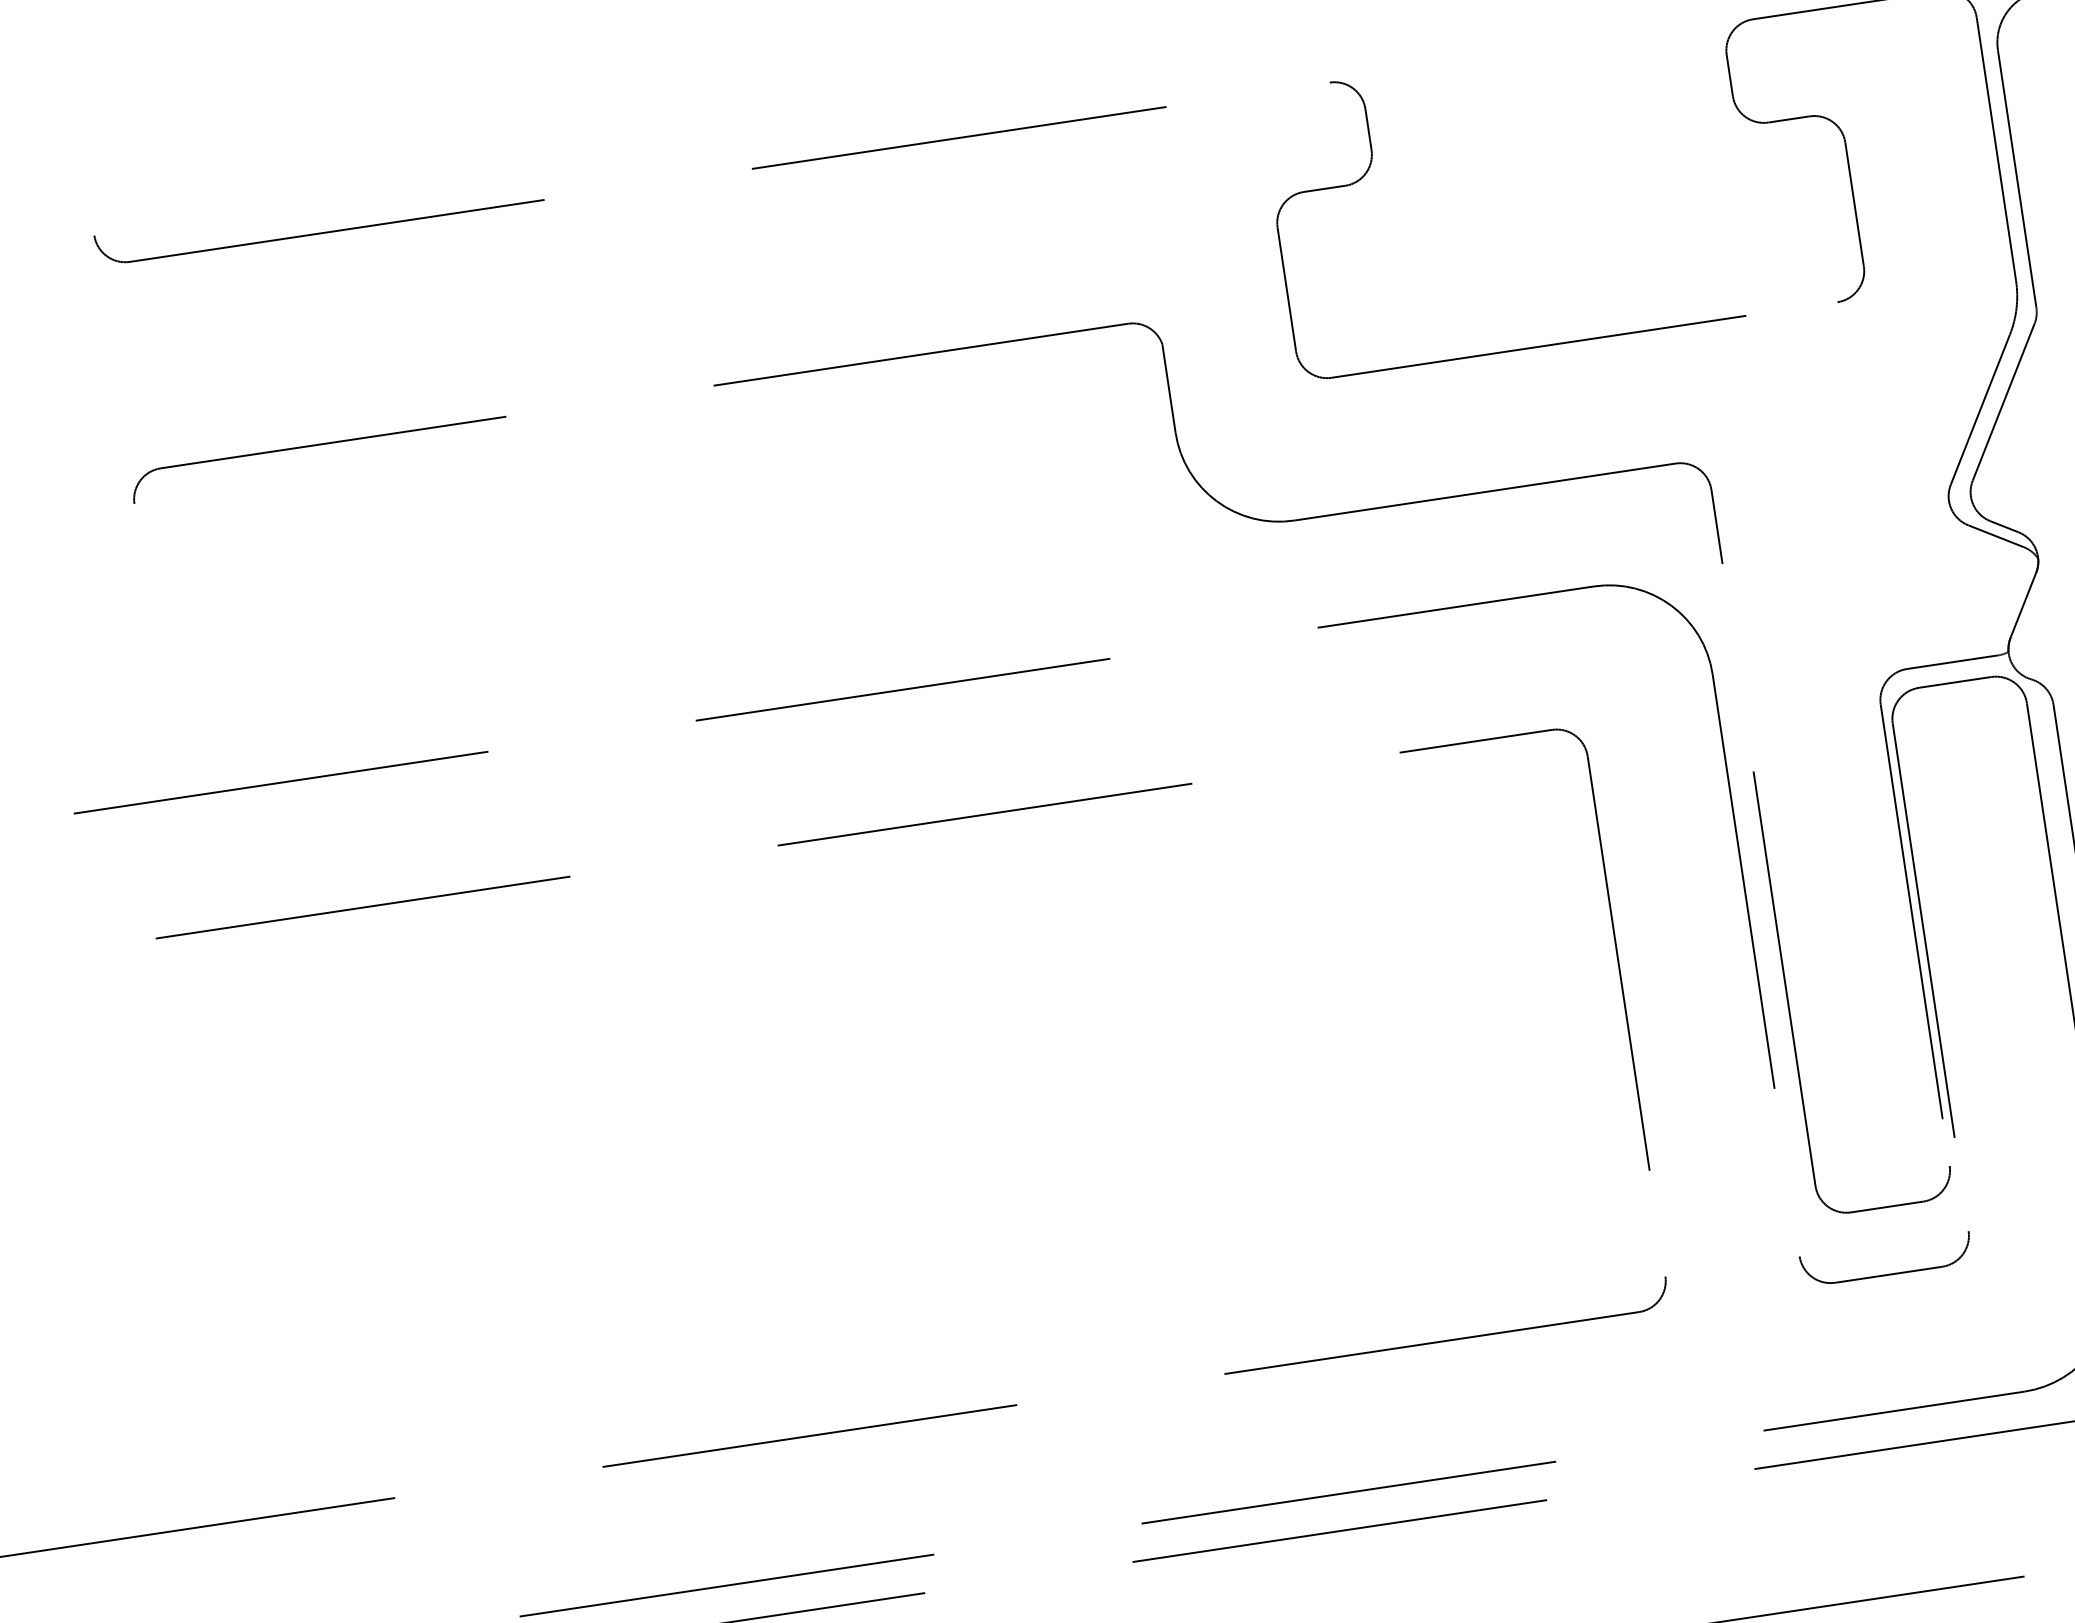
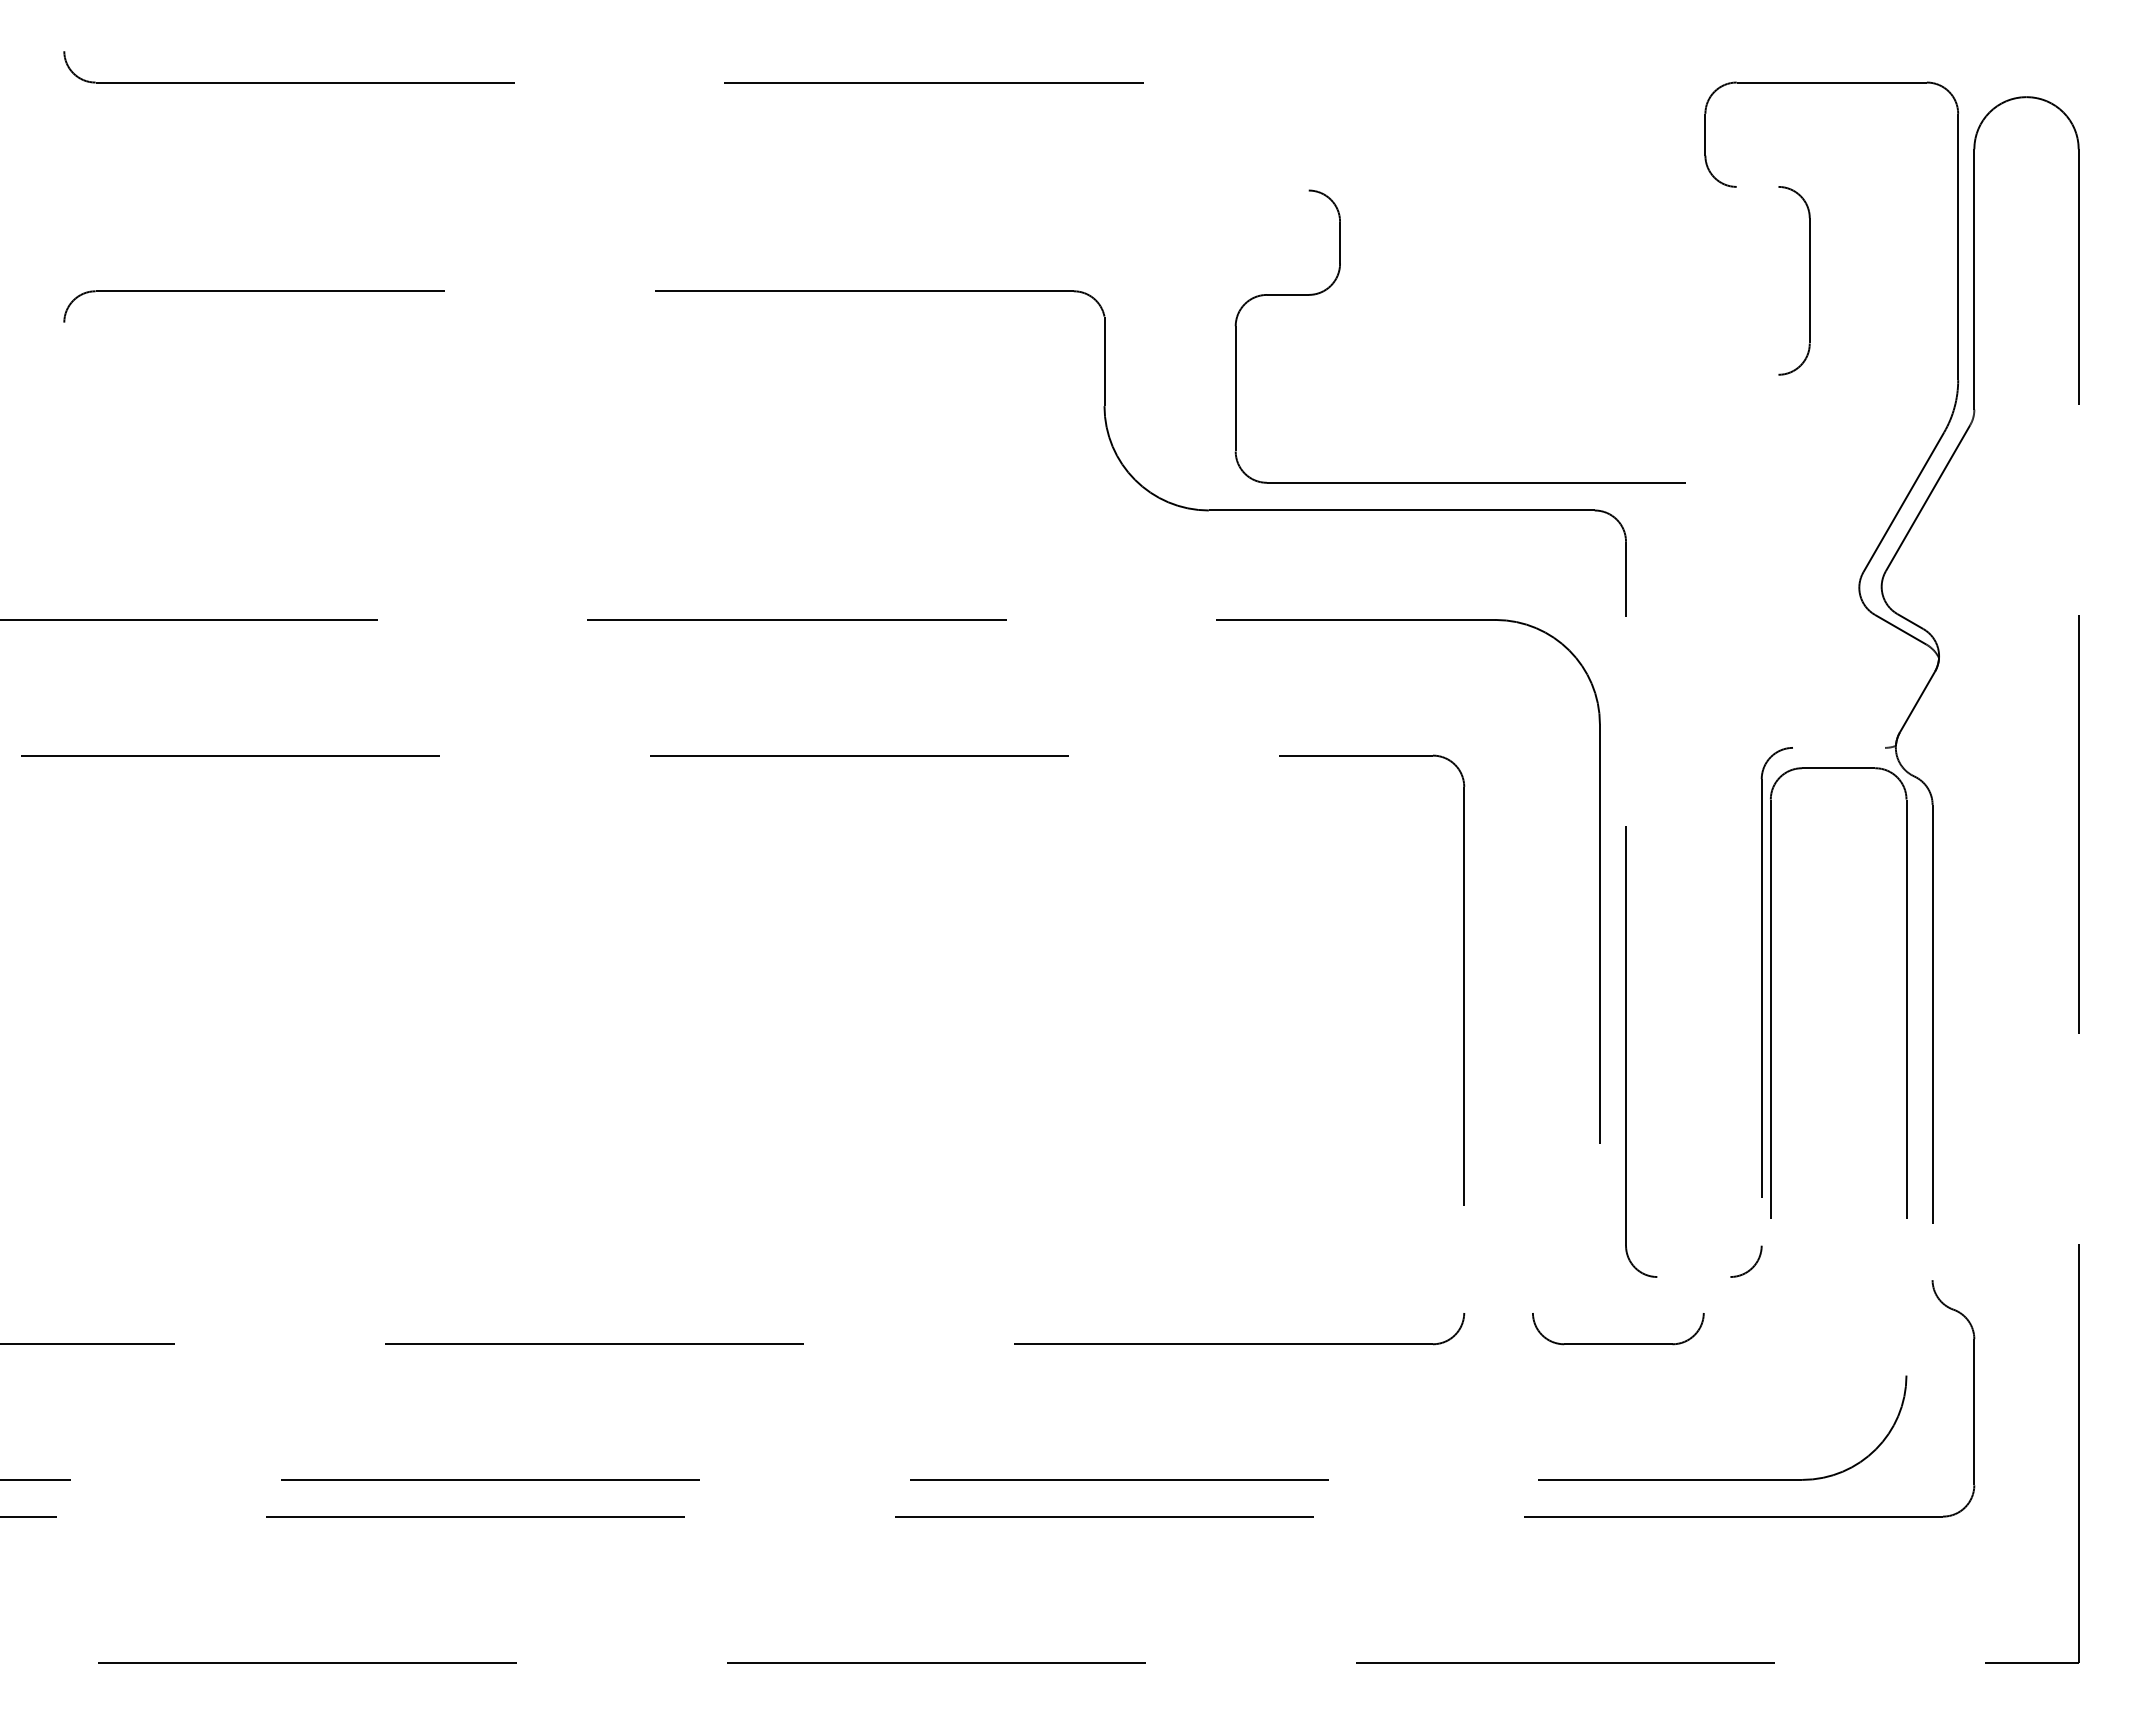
line: (1788, 119) -> (1757, 186), removed
part: (1371, 163) -> (1338, 276), moved
line: (1951, 661) -> (1838, 747), removed
line: (1886, 1207) -> (1693, 1277), removed
part: (1888, 1273) -> (1618, 1343), moved

